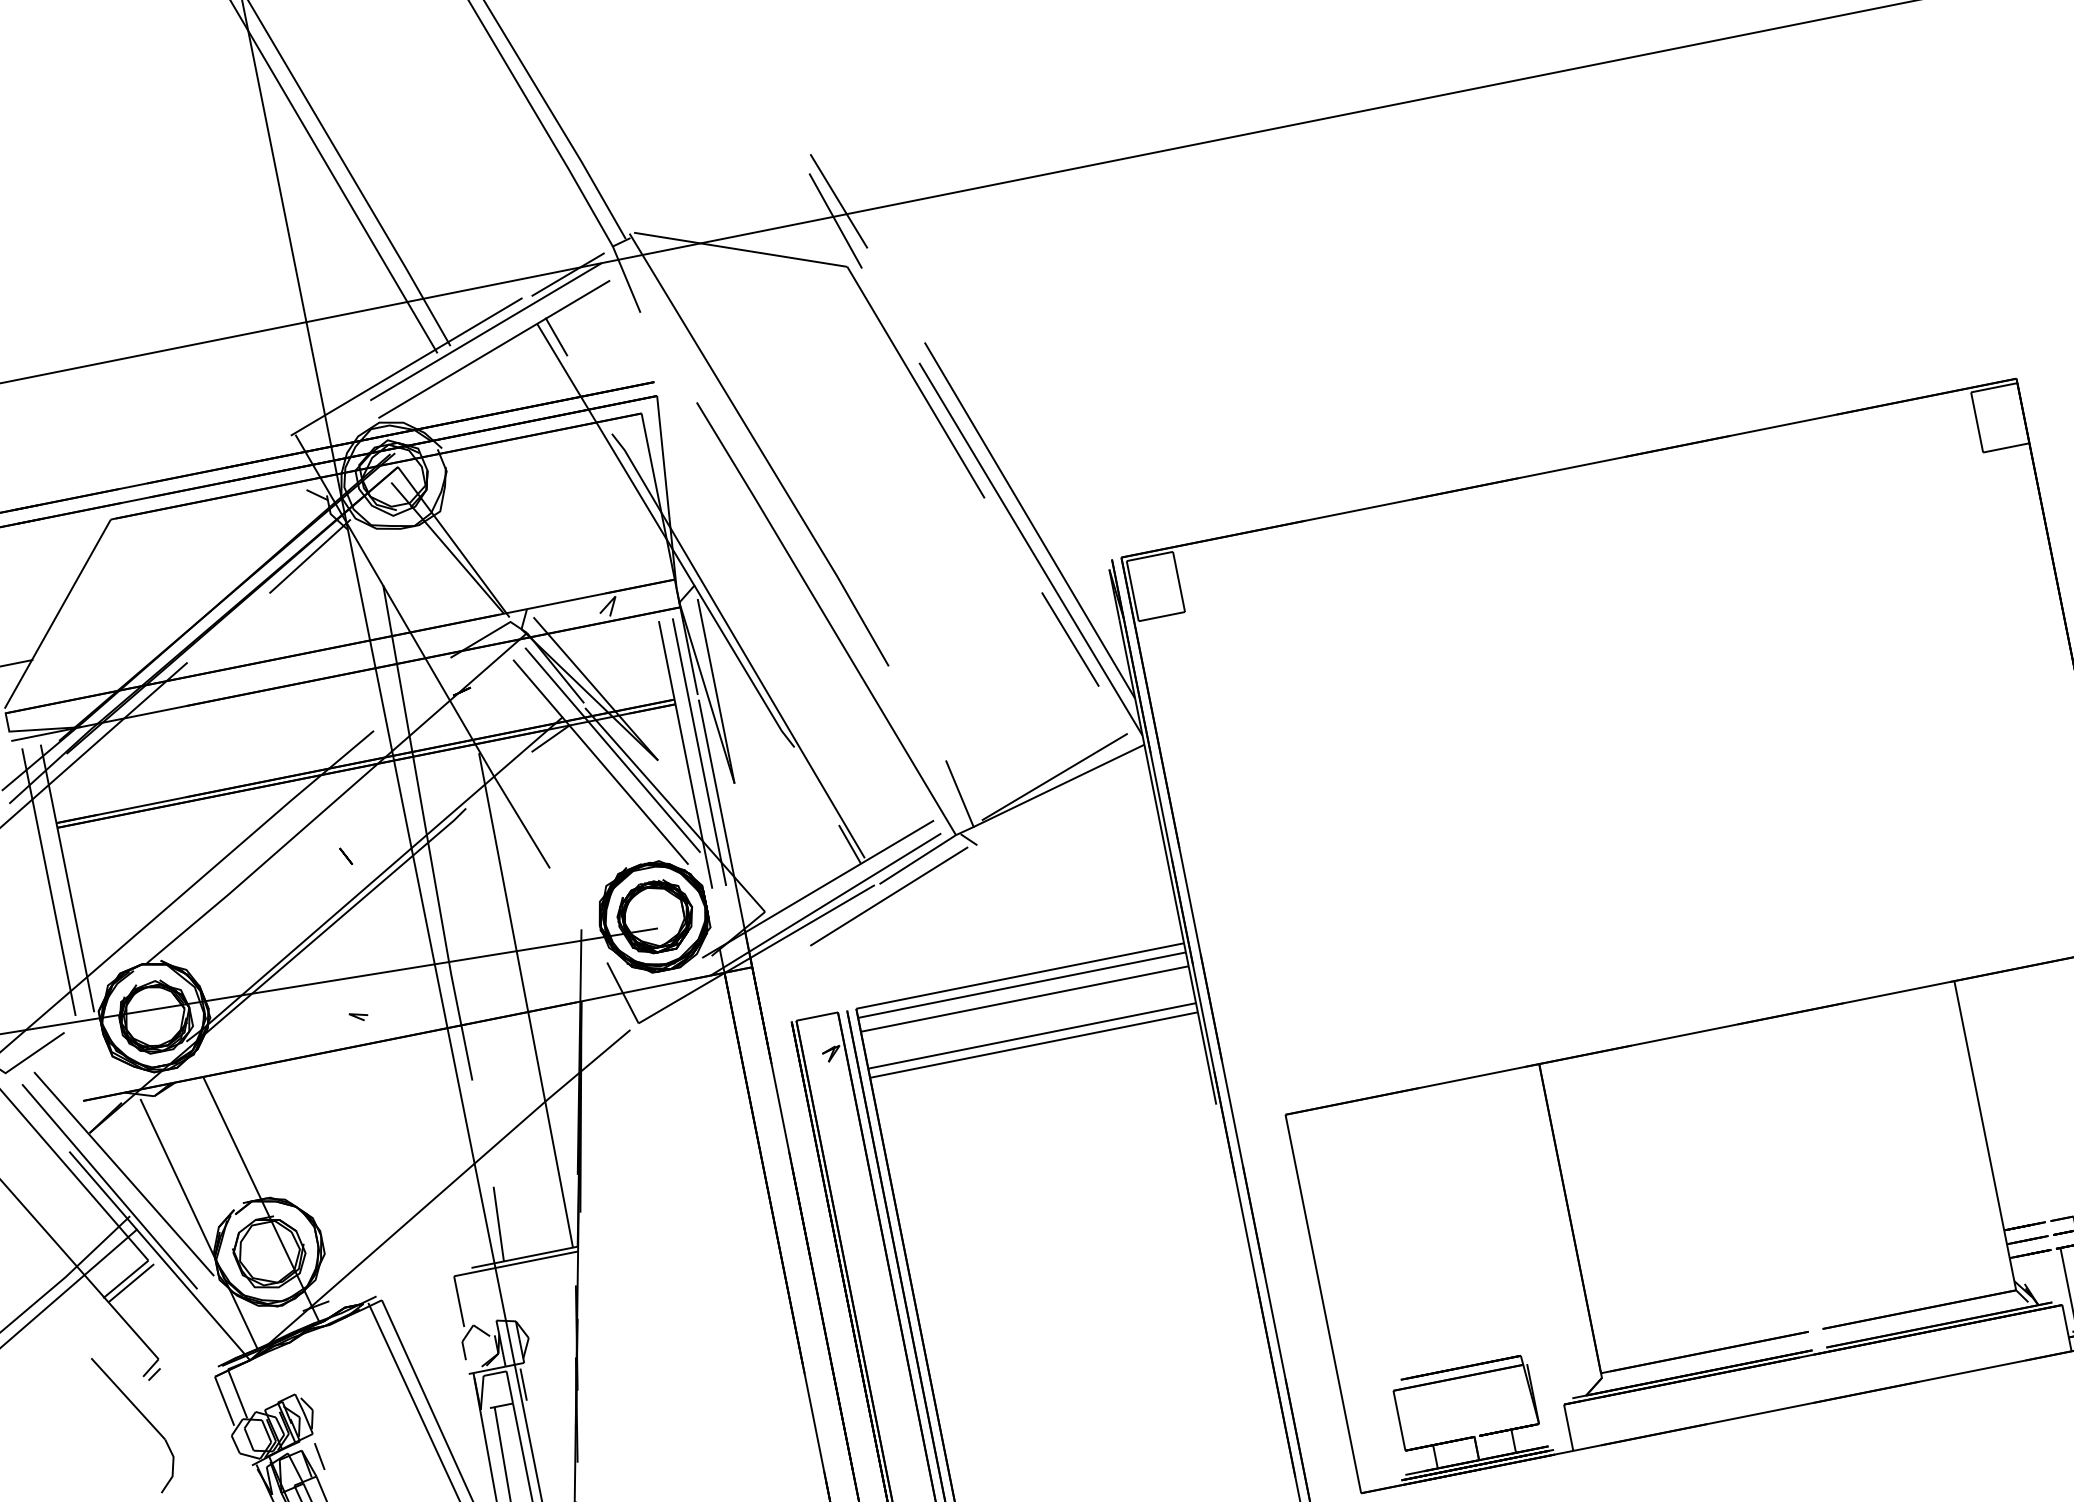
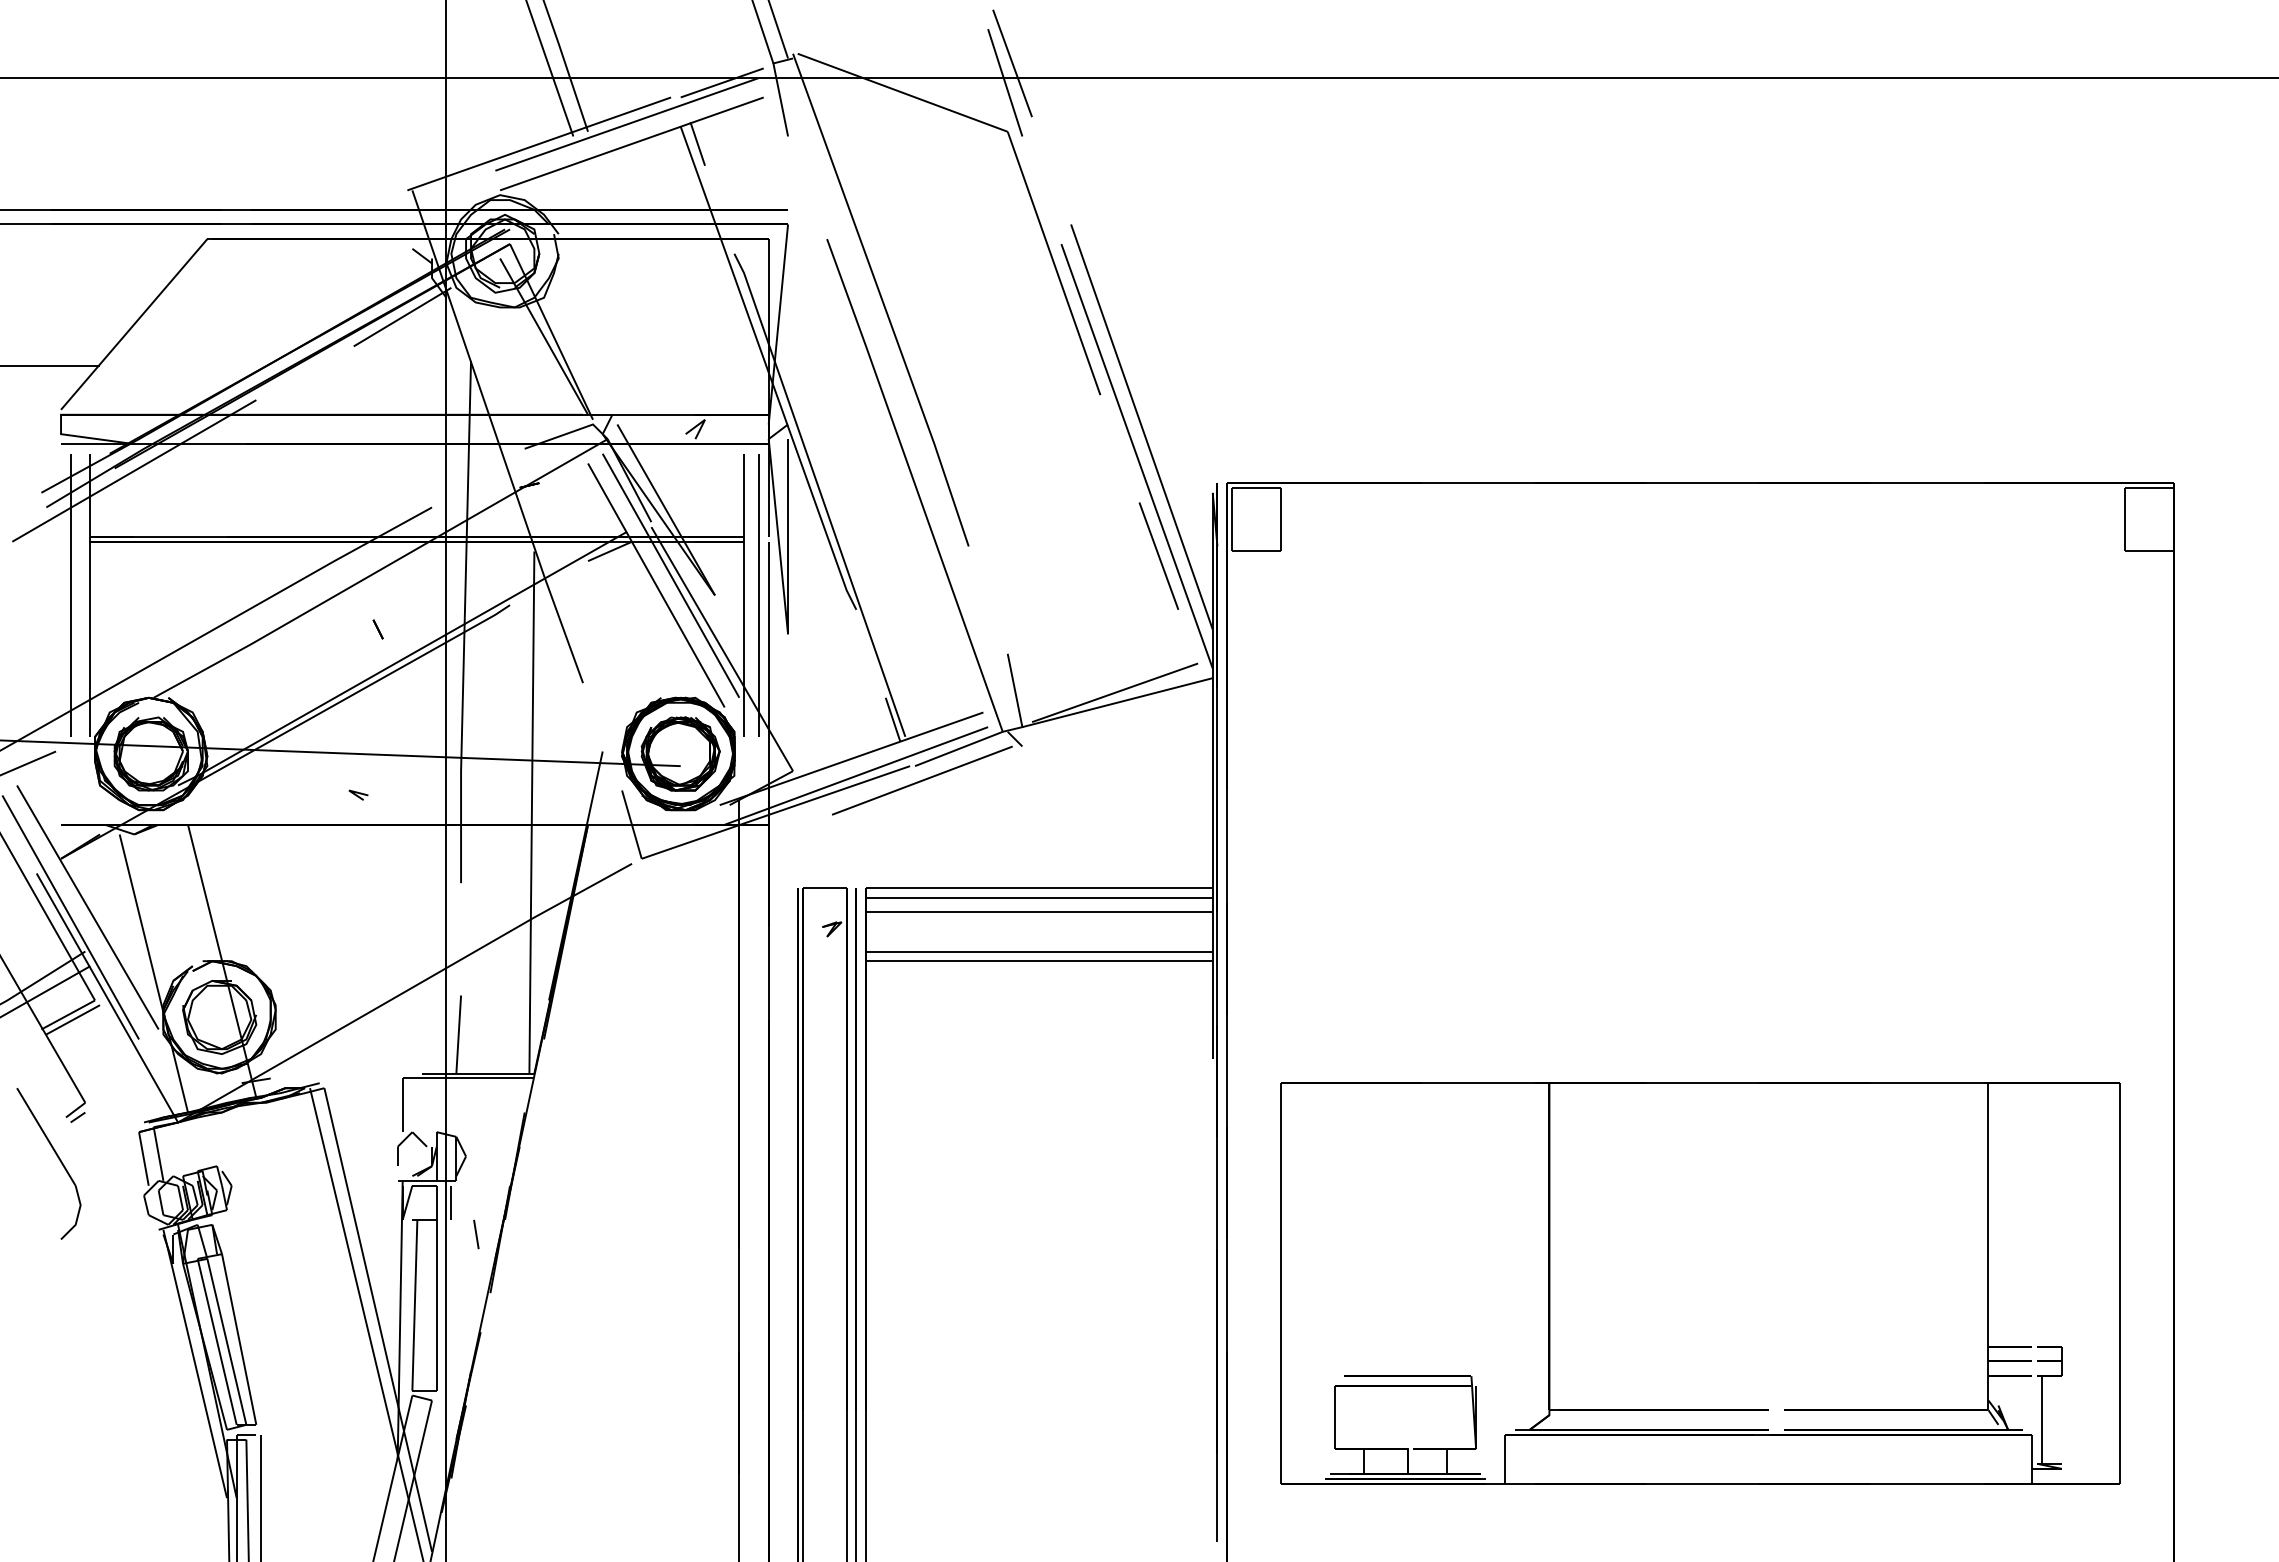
line: (319, 1456) -> (476, 1234), moved

